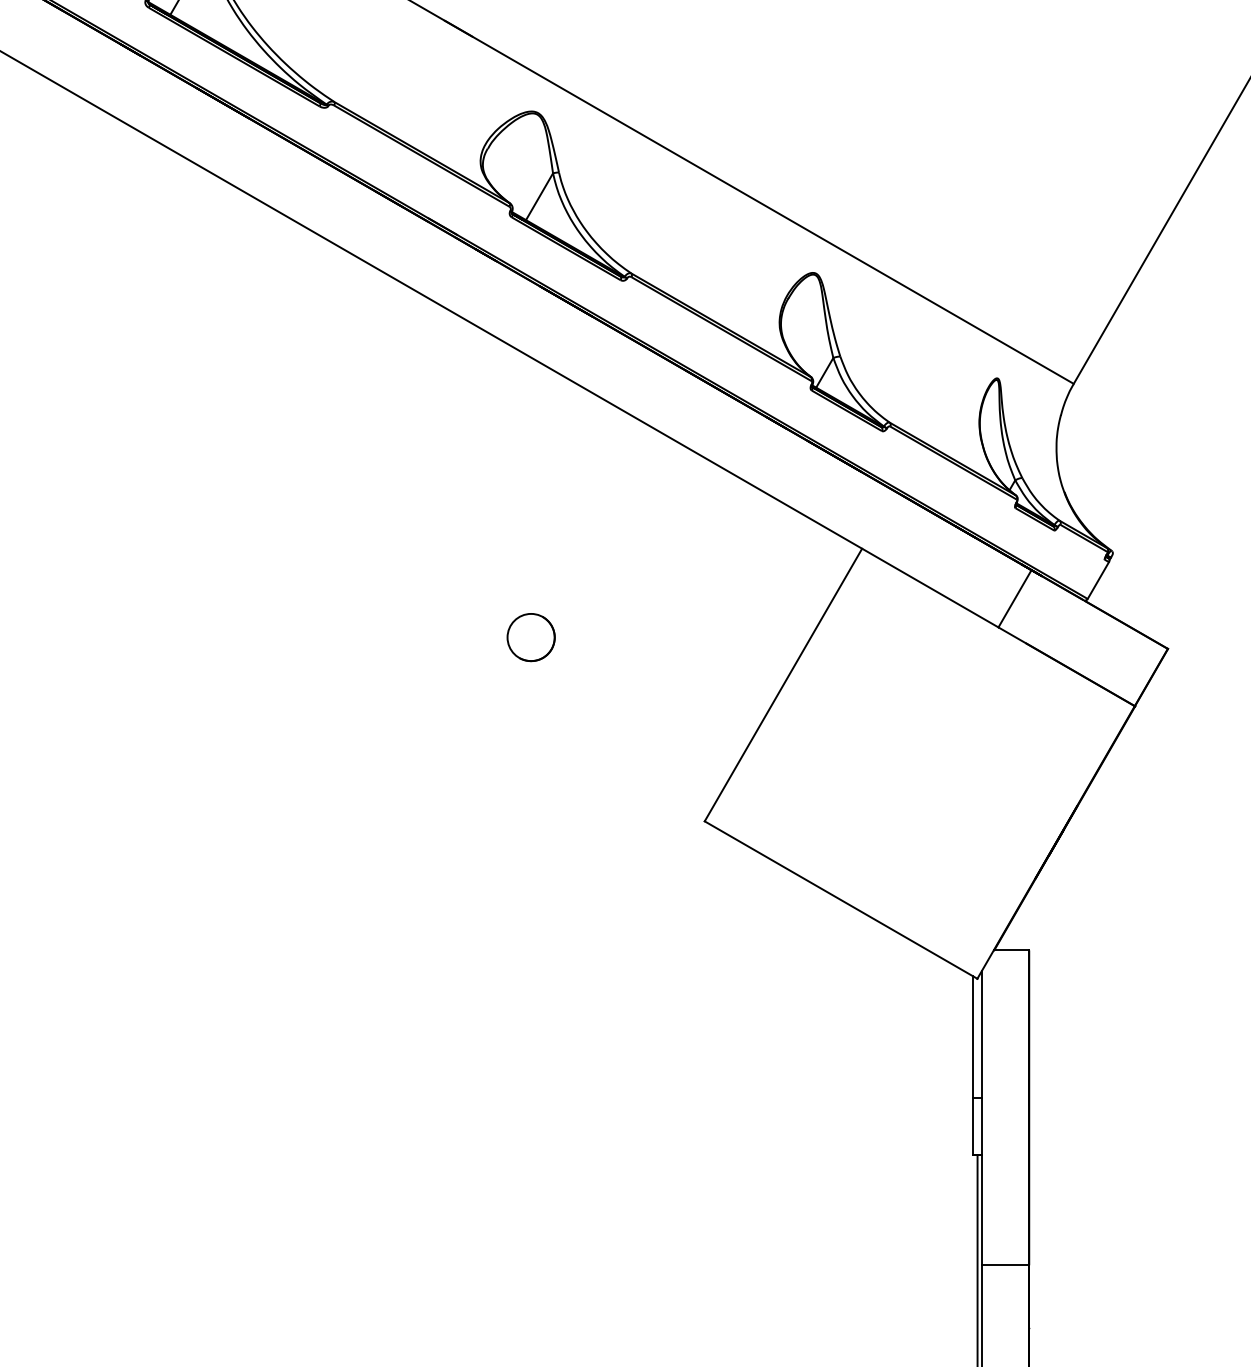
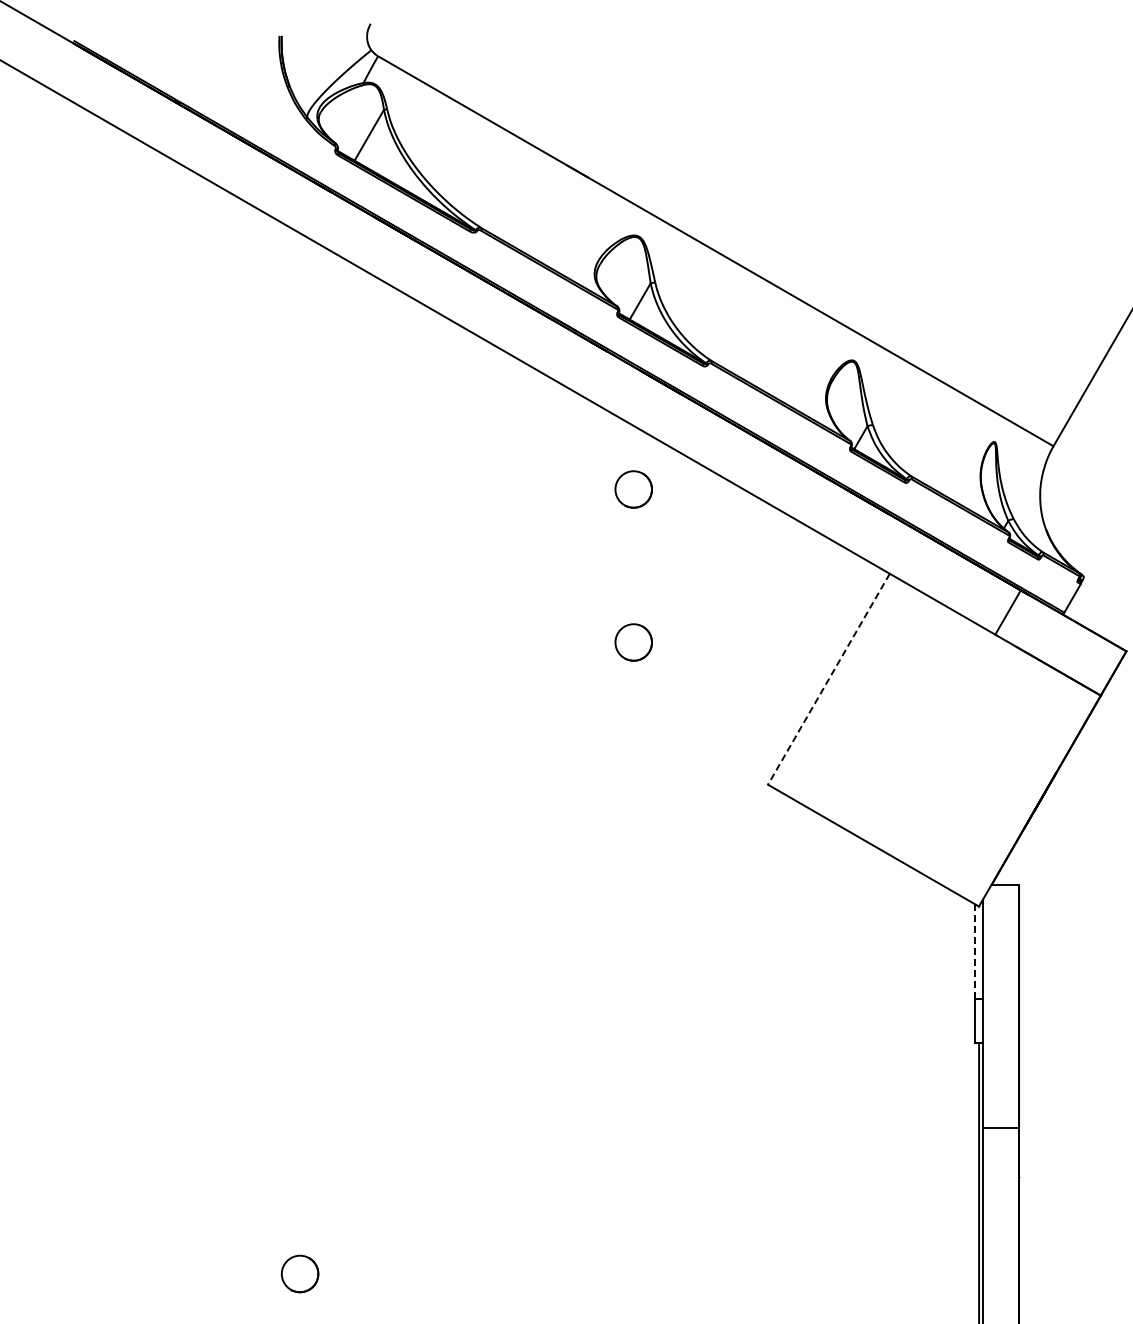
circle: (530, 439) -> (633, 489), added
line: (782, 685) -> (828, 679), solid -> dashed
line: (972, 1036) -> (975, 951), solid -> dashed

